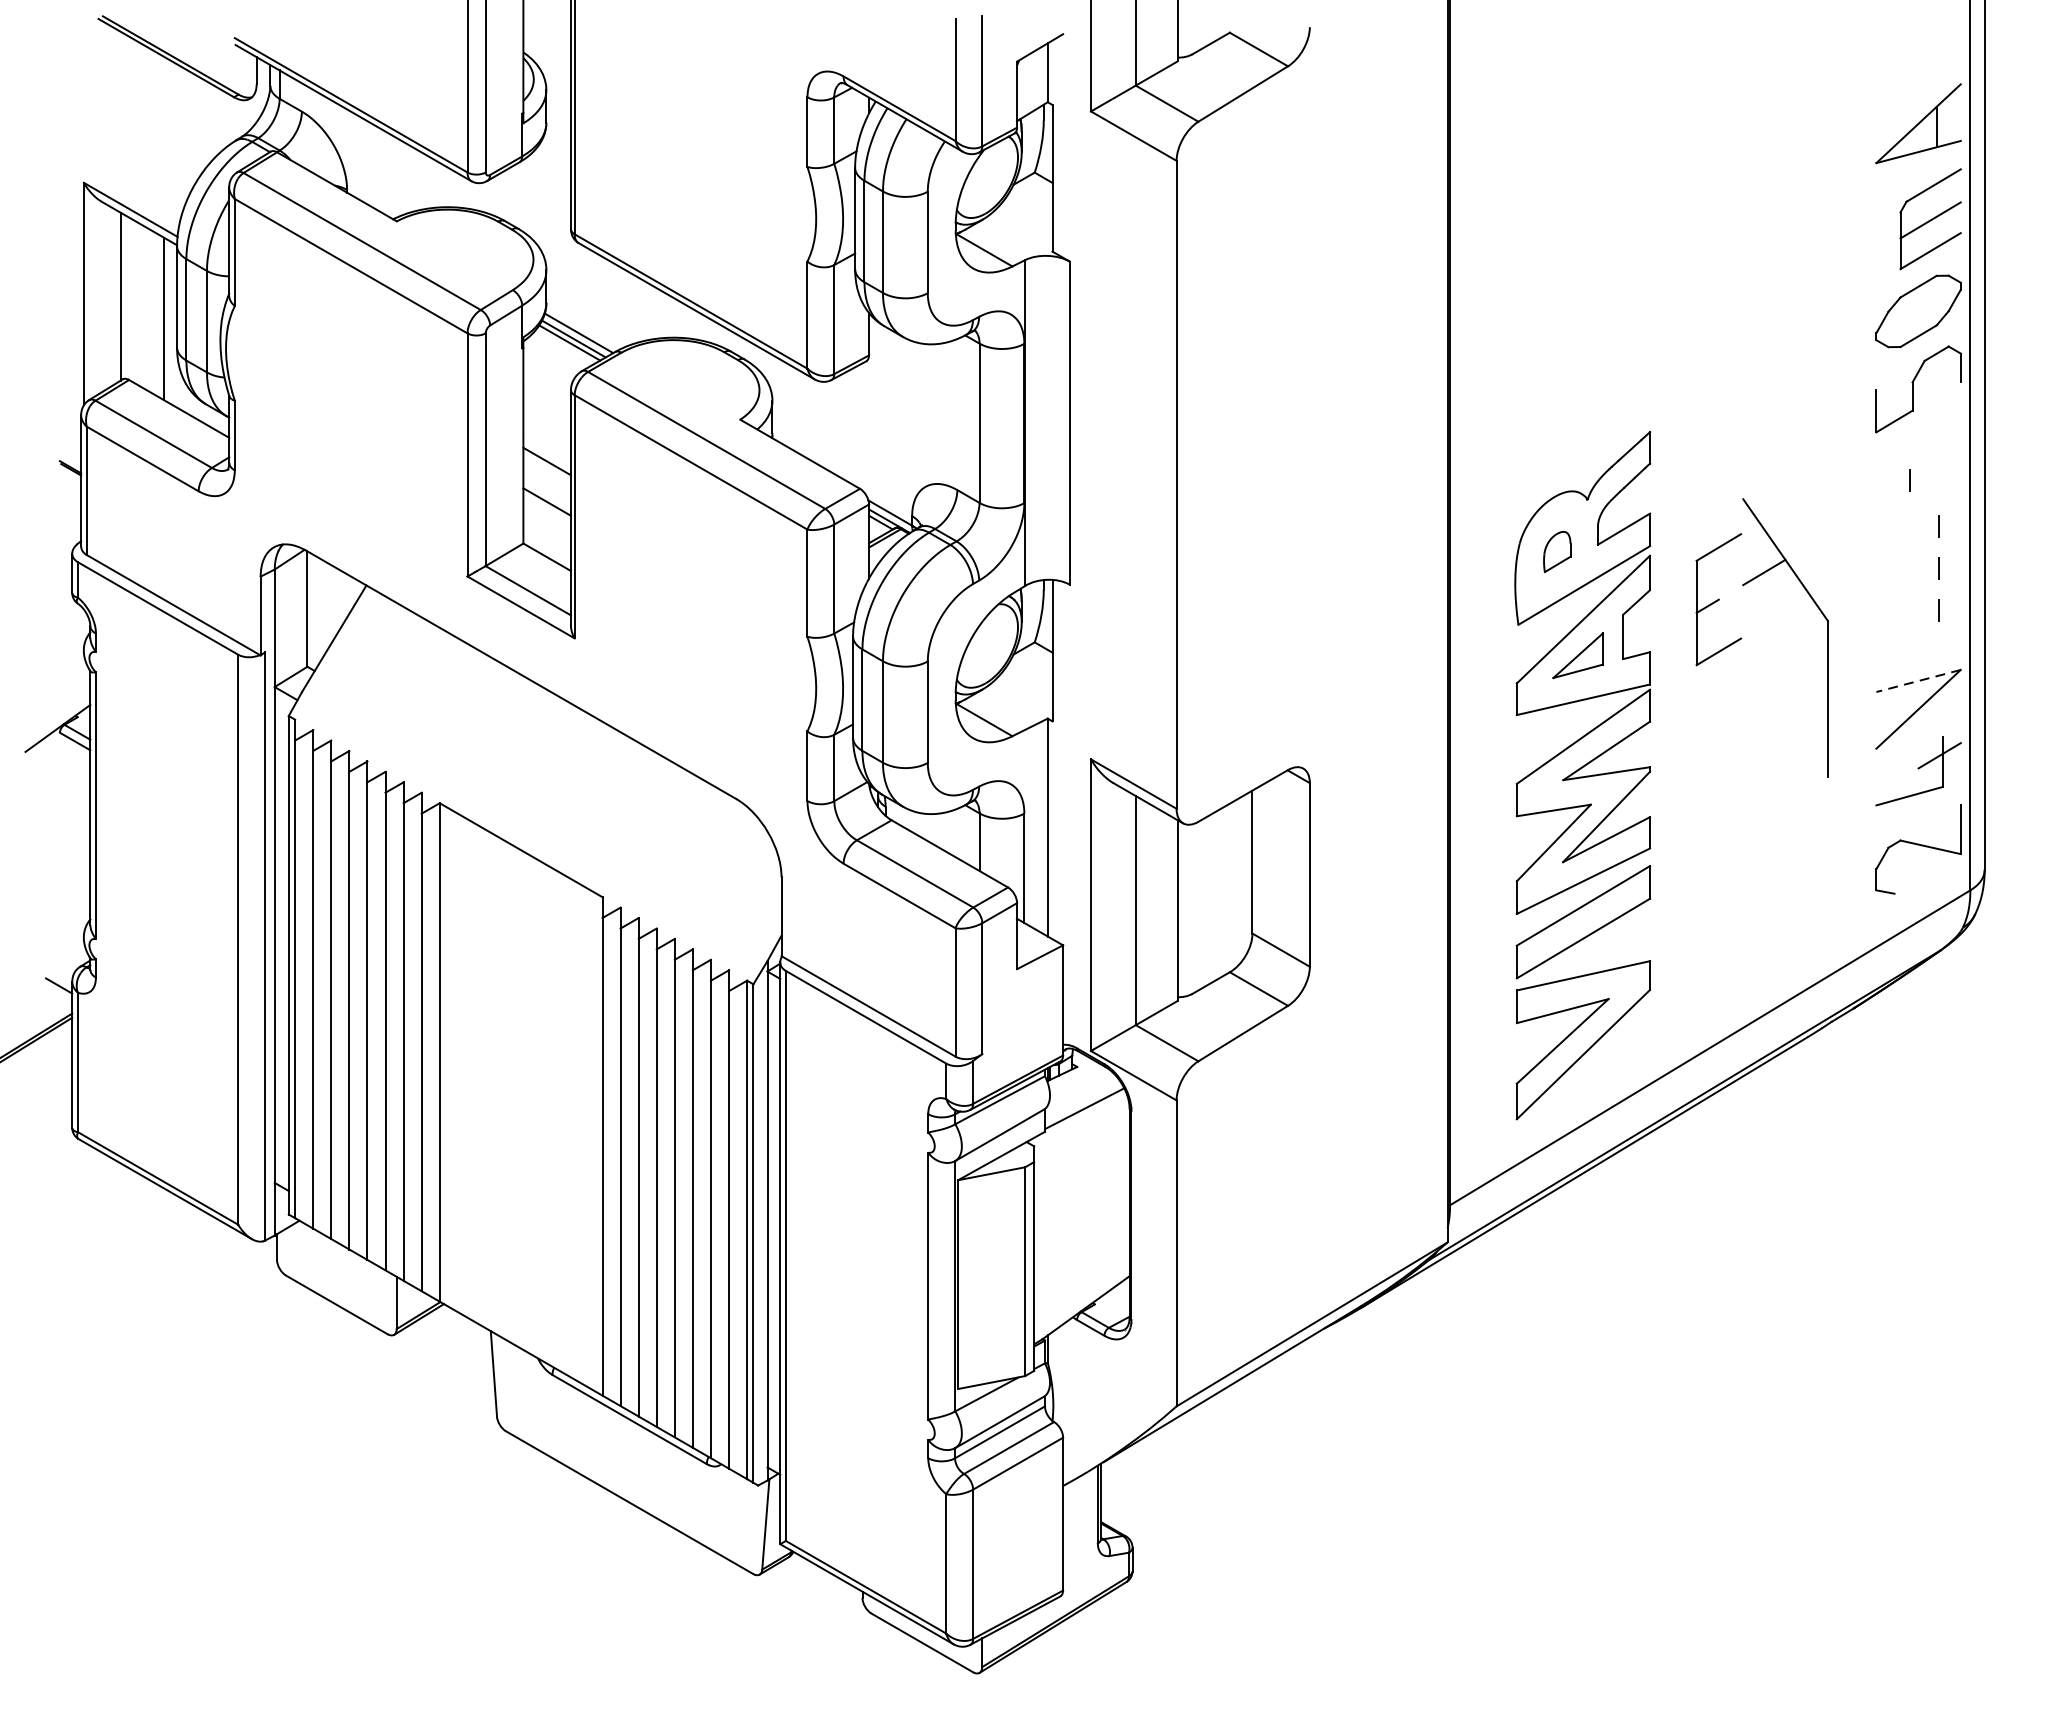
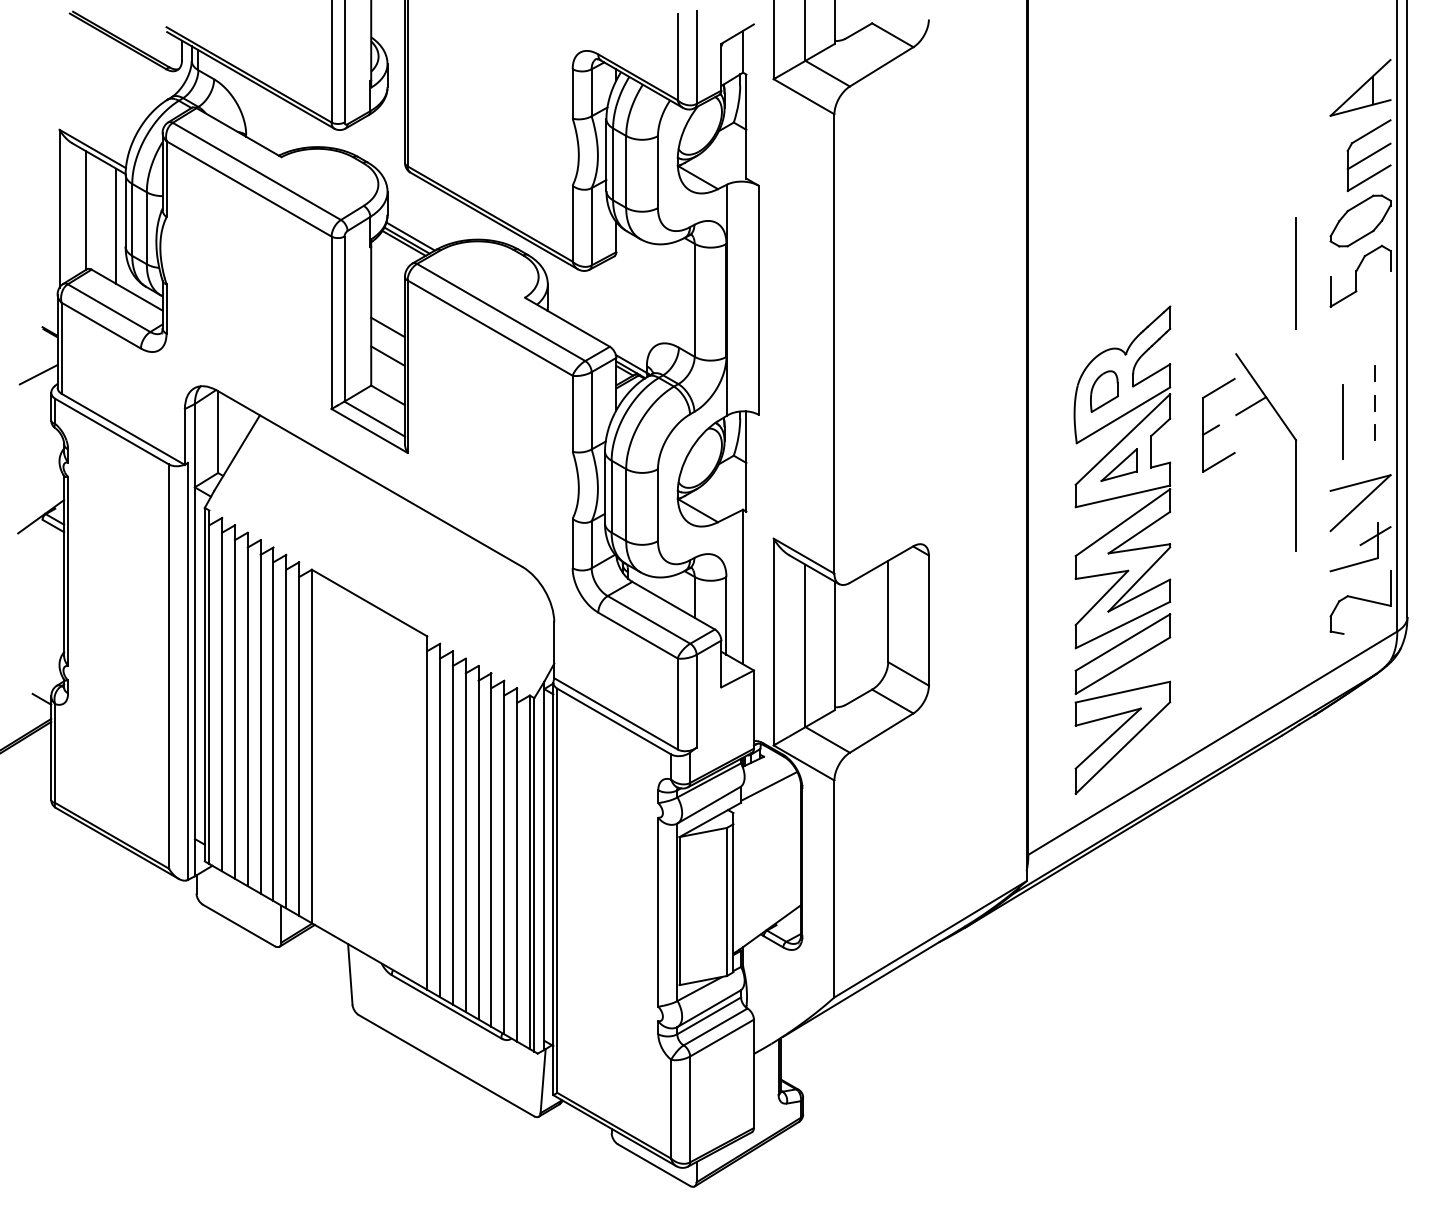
line: (1828, 385) -> (1296, 273), added
line: (1910, 481) -> (1354, 341), removed
line: (54, 527) -> (38, 374), added
part: (1557, 551) -> (1104, 391), size x1.43
line: (1894, 595) -> (1343, 422), added
line: (1918, 681) -> (1360, 483), dashed -> solid

